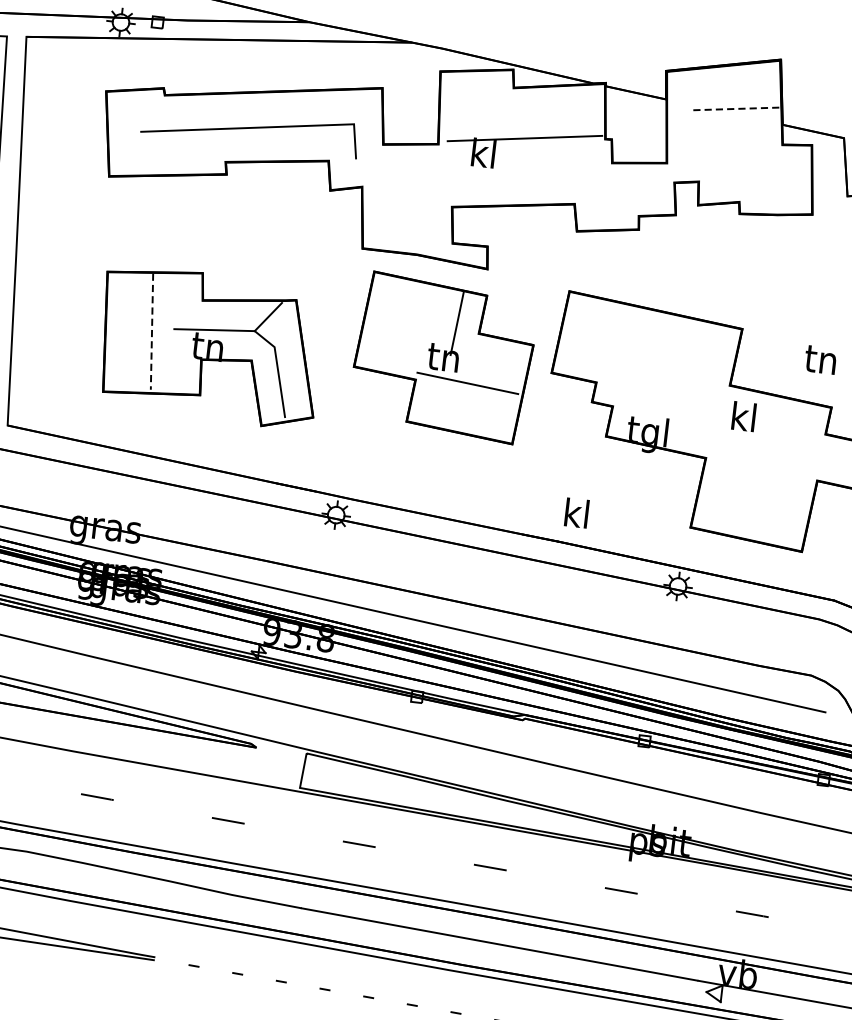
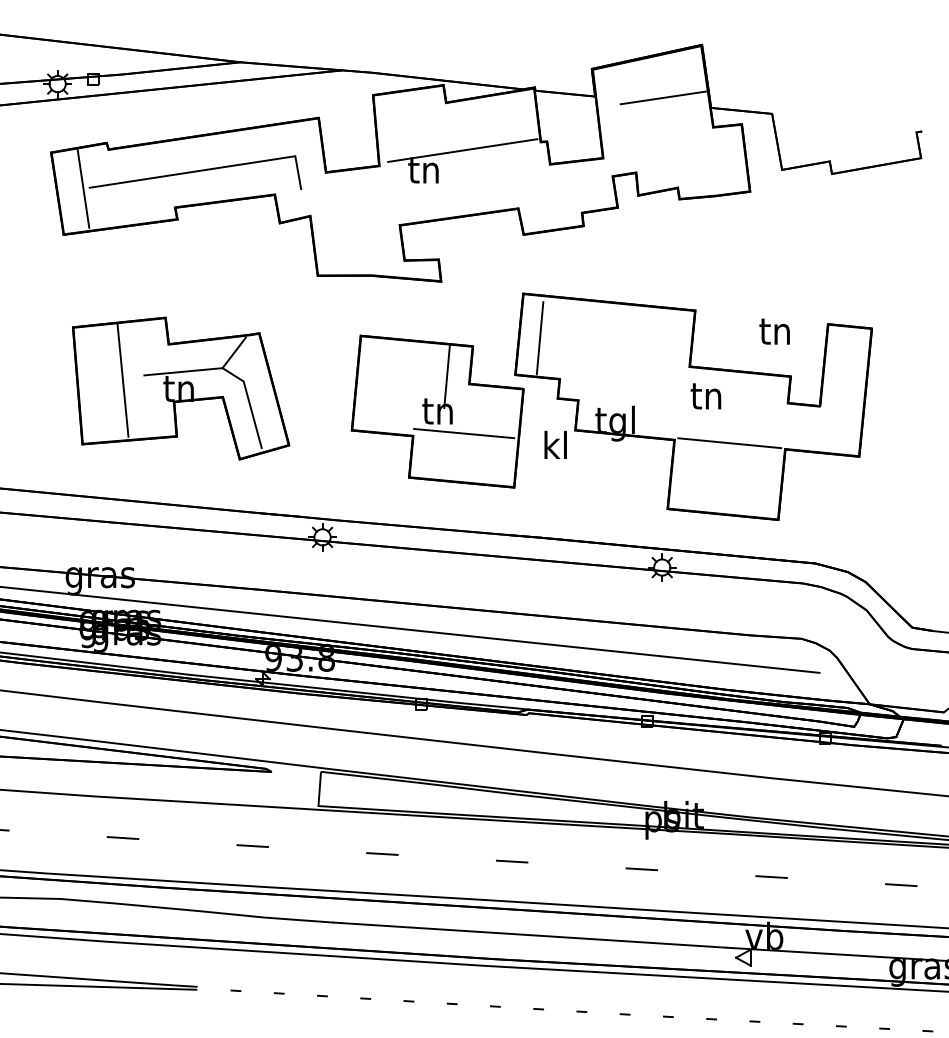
line: (734, 109) -> (662, 98), dashed -> solid
line: (134, 131) -> (83, 188), added
text: (482, 153) -> (423, 169), kl -> tn
line: (151, 331) -> (122, 380), dashed -> solid
line: (580, 338) -> (539, 338), added
part: (443, 357) -> (437, 411), moved
text: (742, 416) -> (705, 395), kl -> tn
line: (761, 468) -> (729, 443), added
text: (576, 512) -> (555, 444), moved

